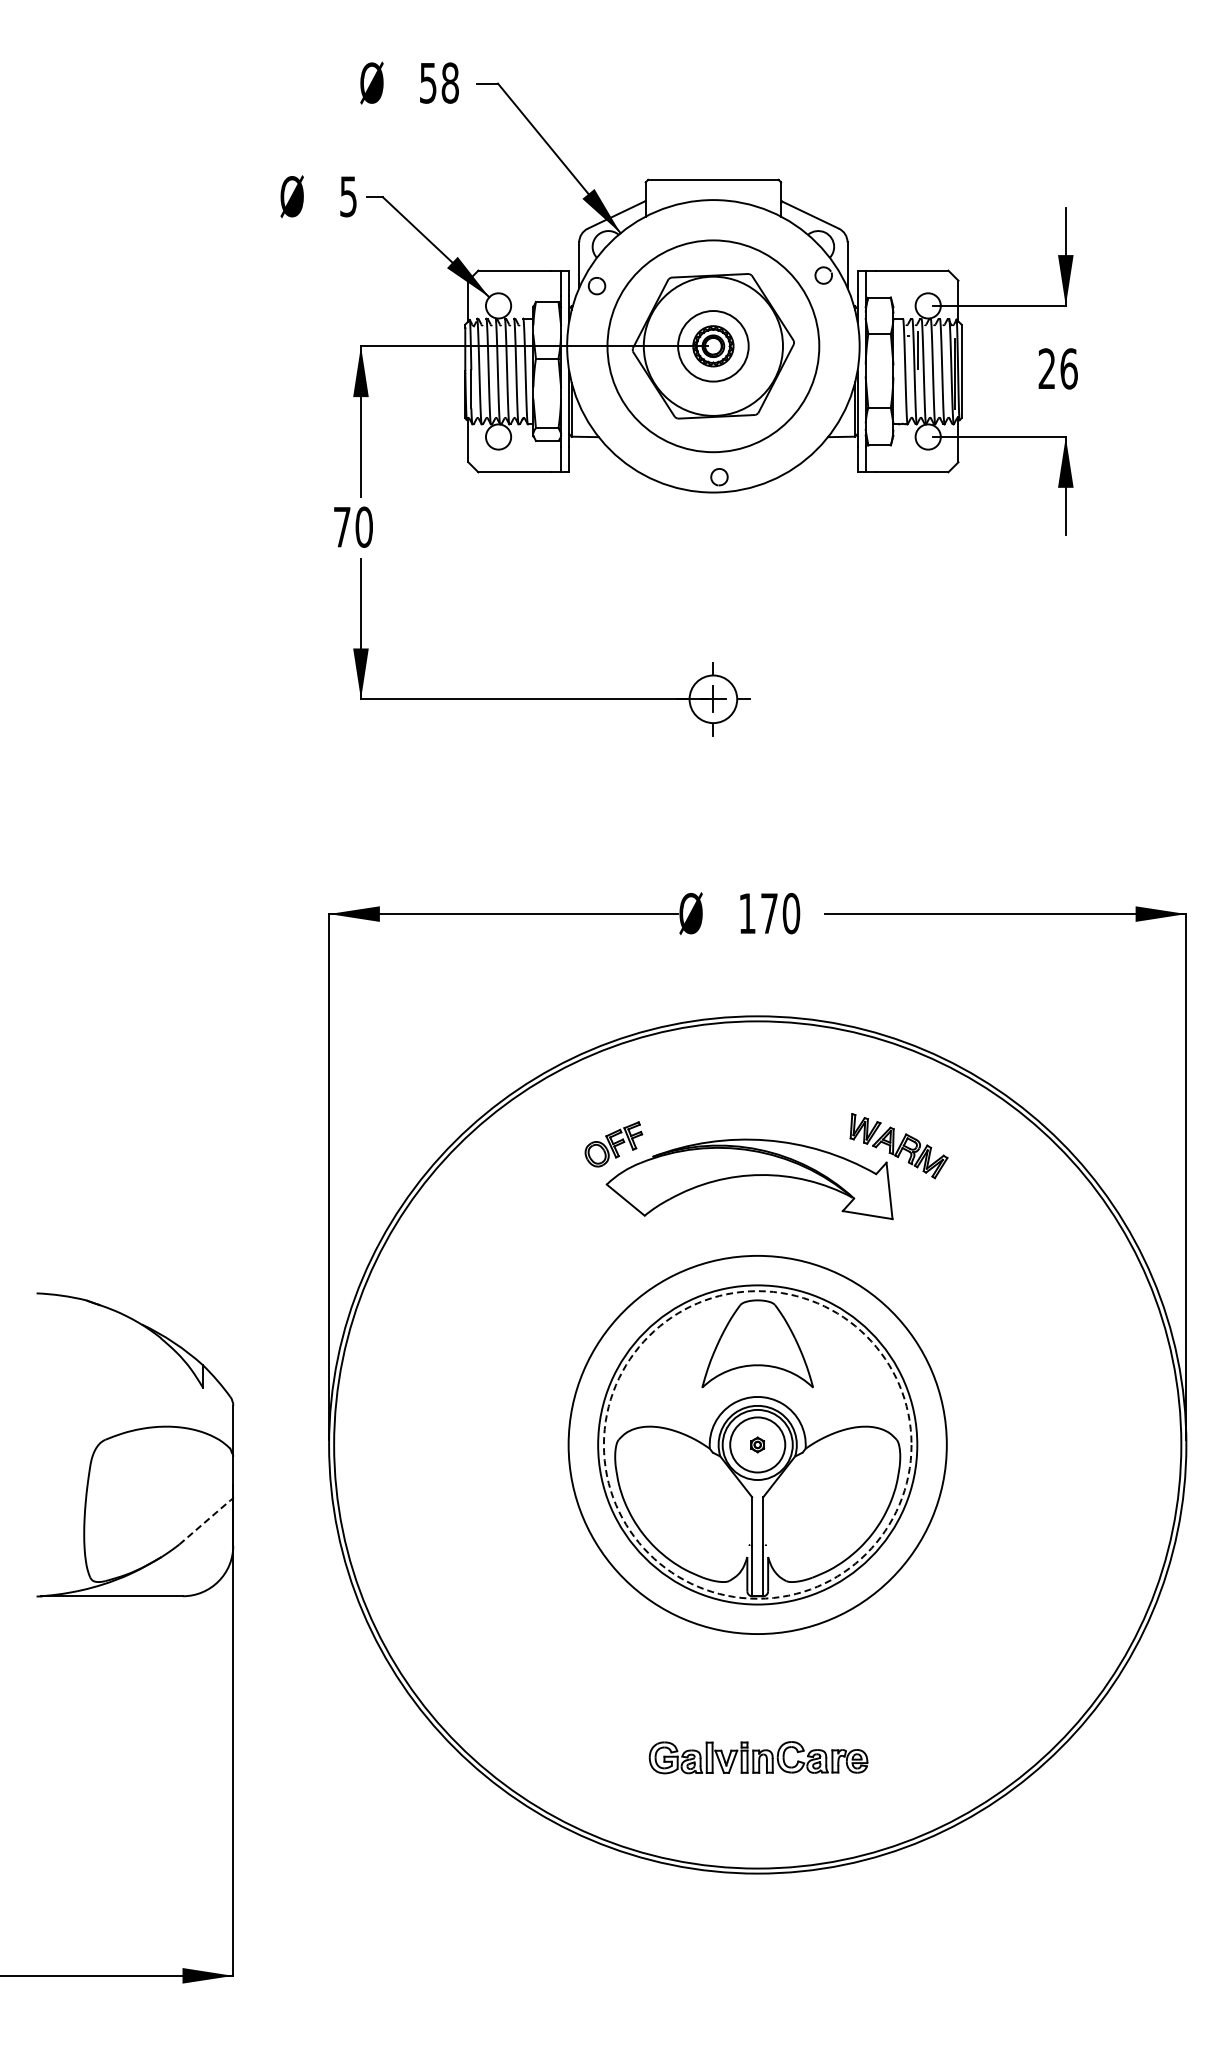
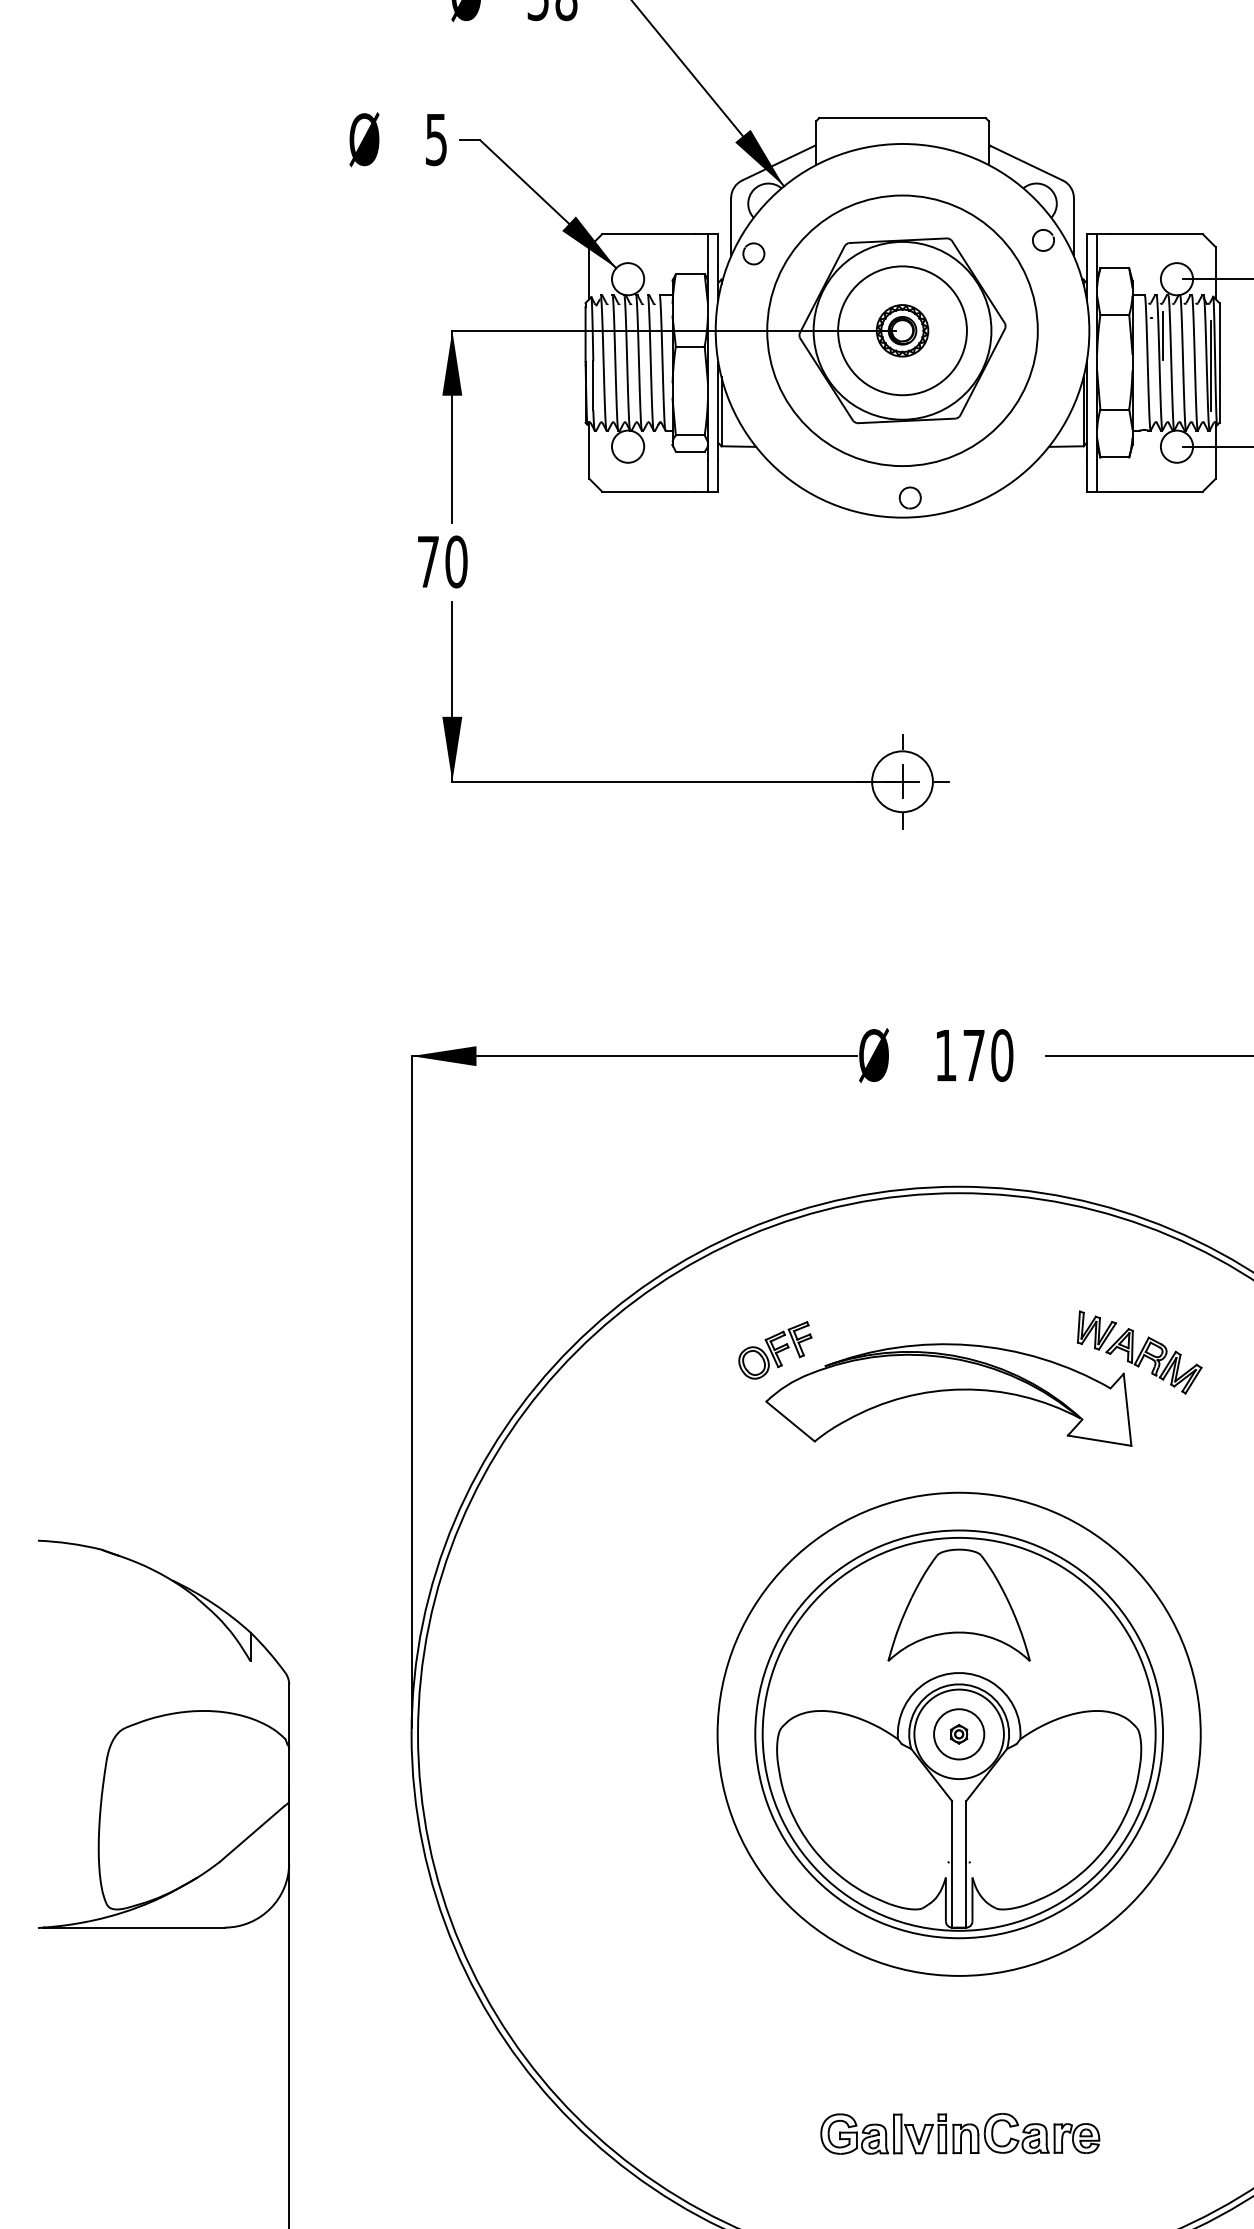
circle: (712, 345) -> (901, 329), size x1.43
circle: (757, 1444) -> (958, 1733), dashed -> solid
circle: (757, 1444) -> (958, 1733), size x0.71
line: (204, 1522) -> (252, 1833), dashed -> solid

